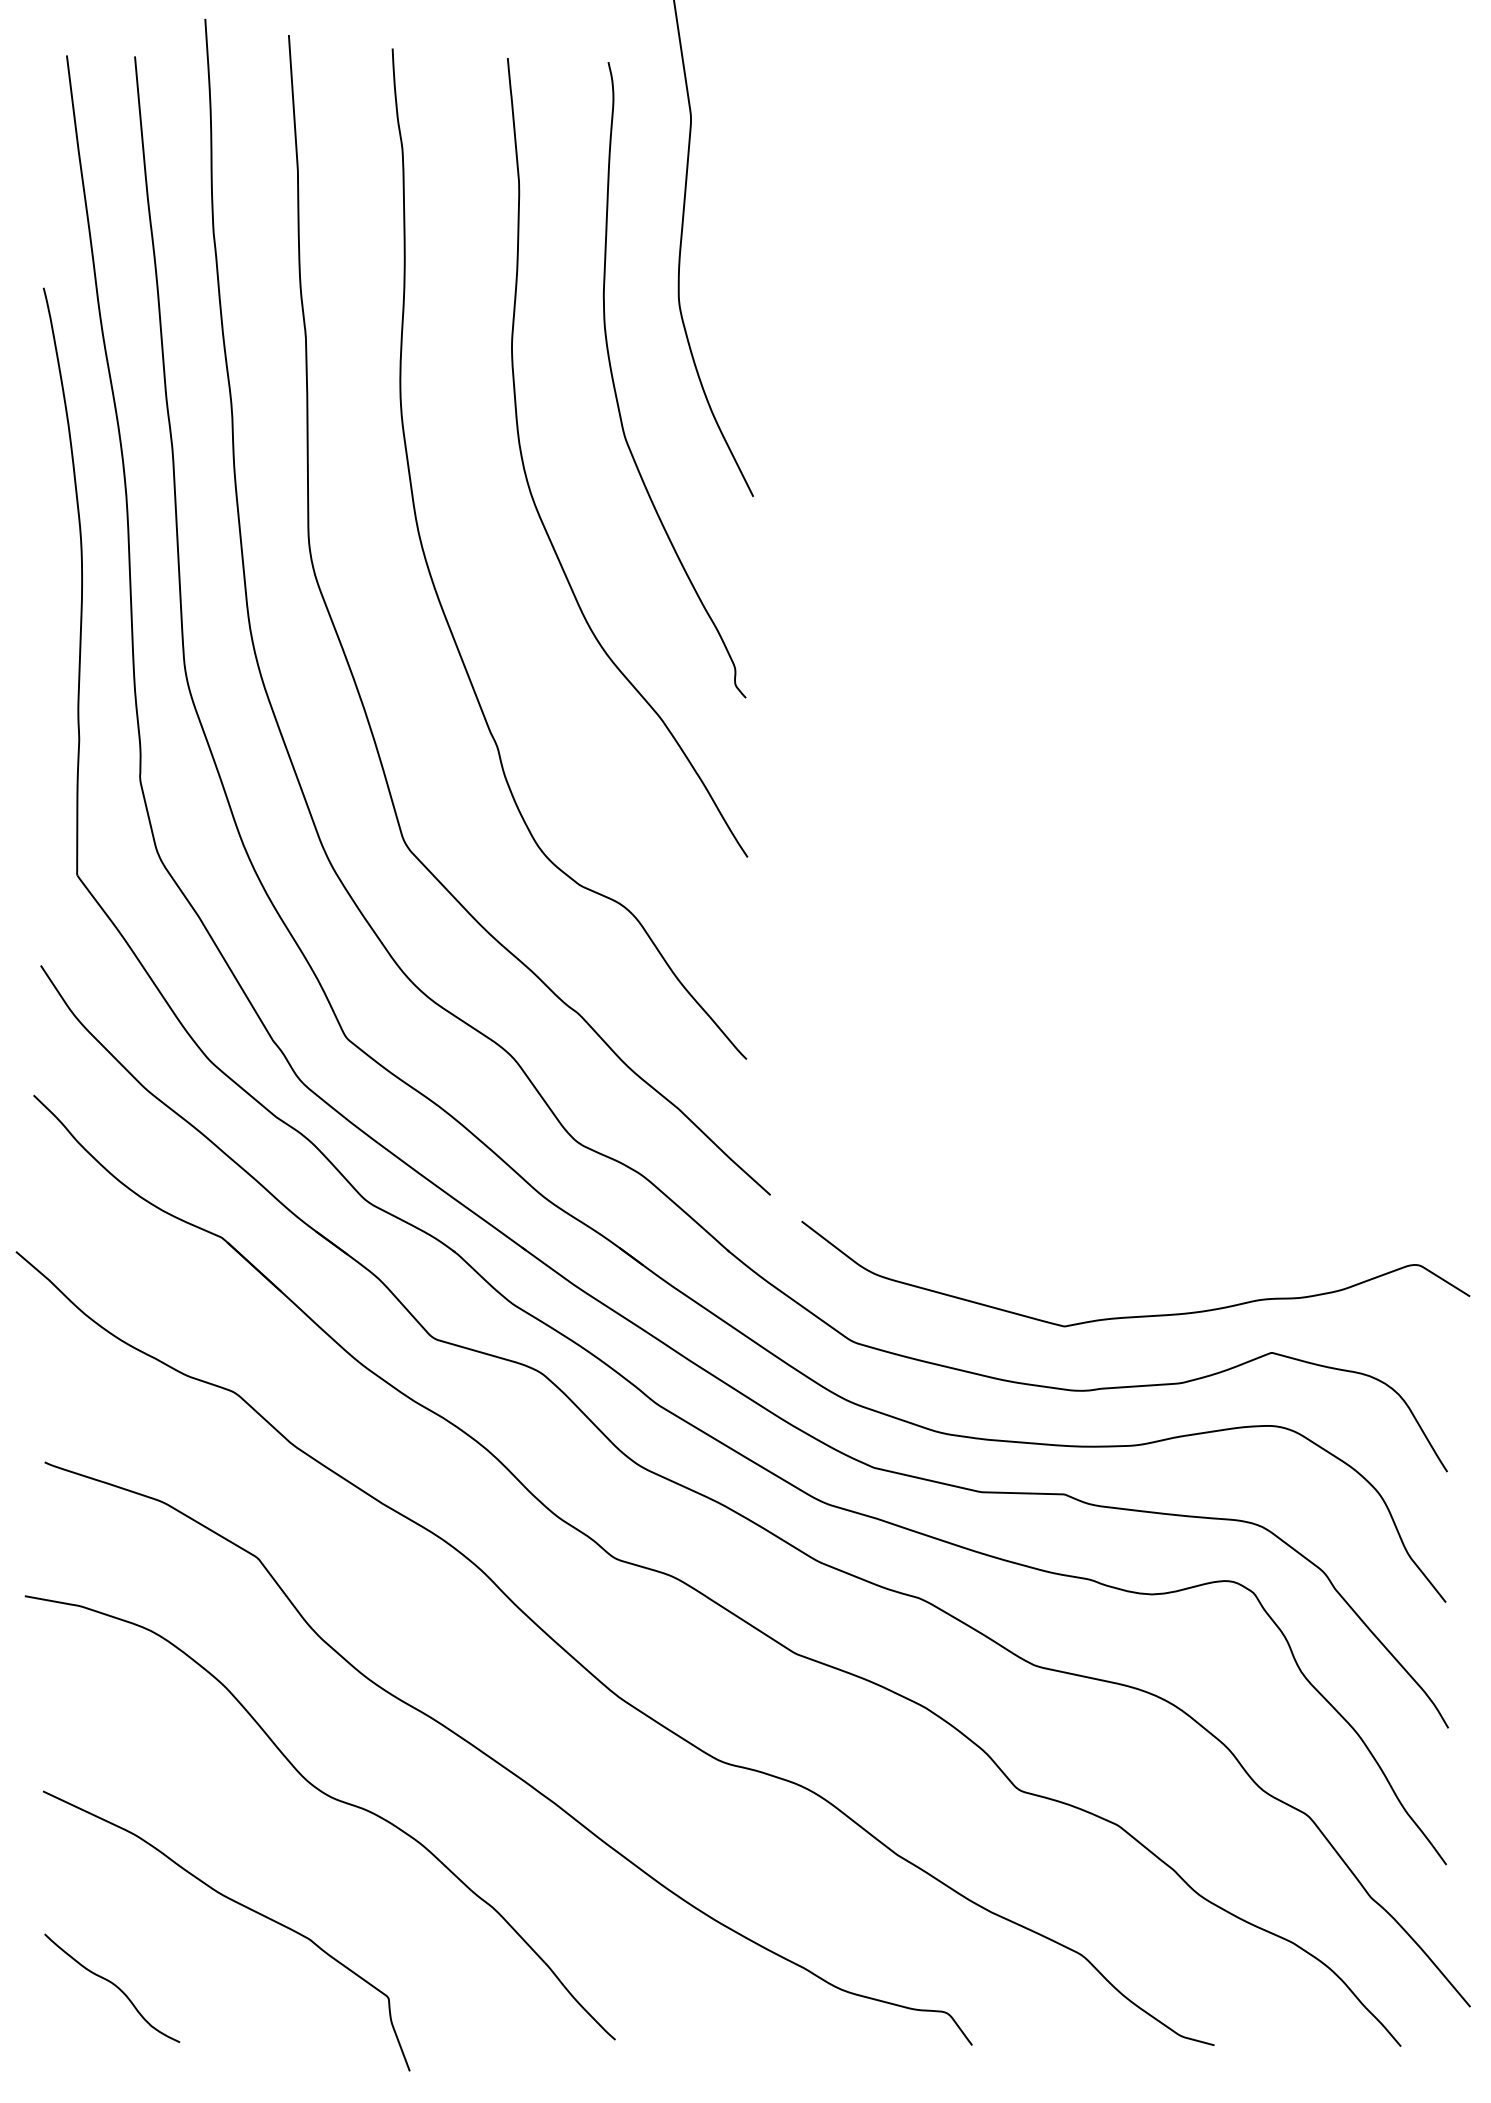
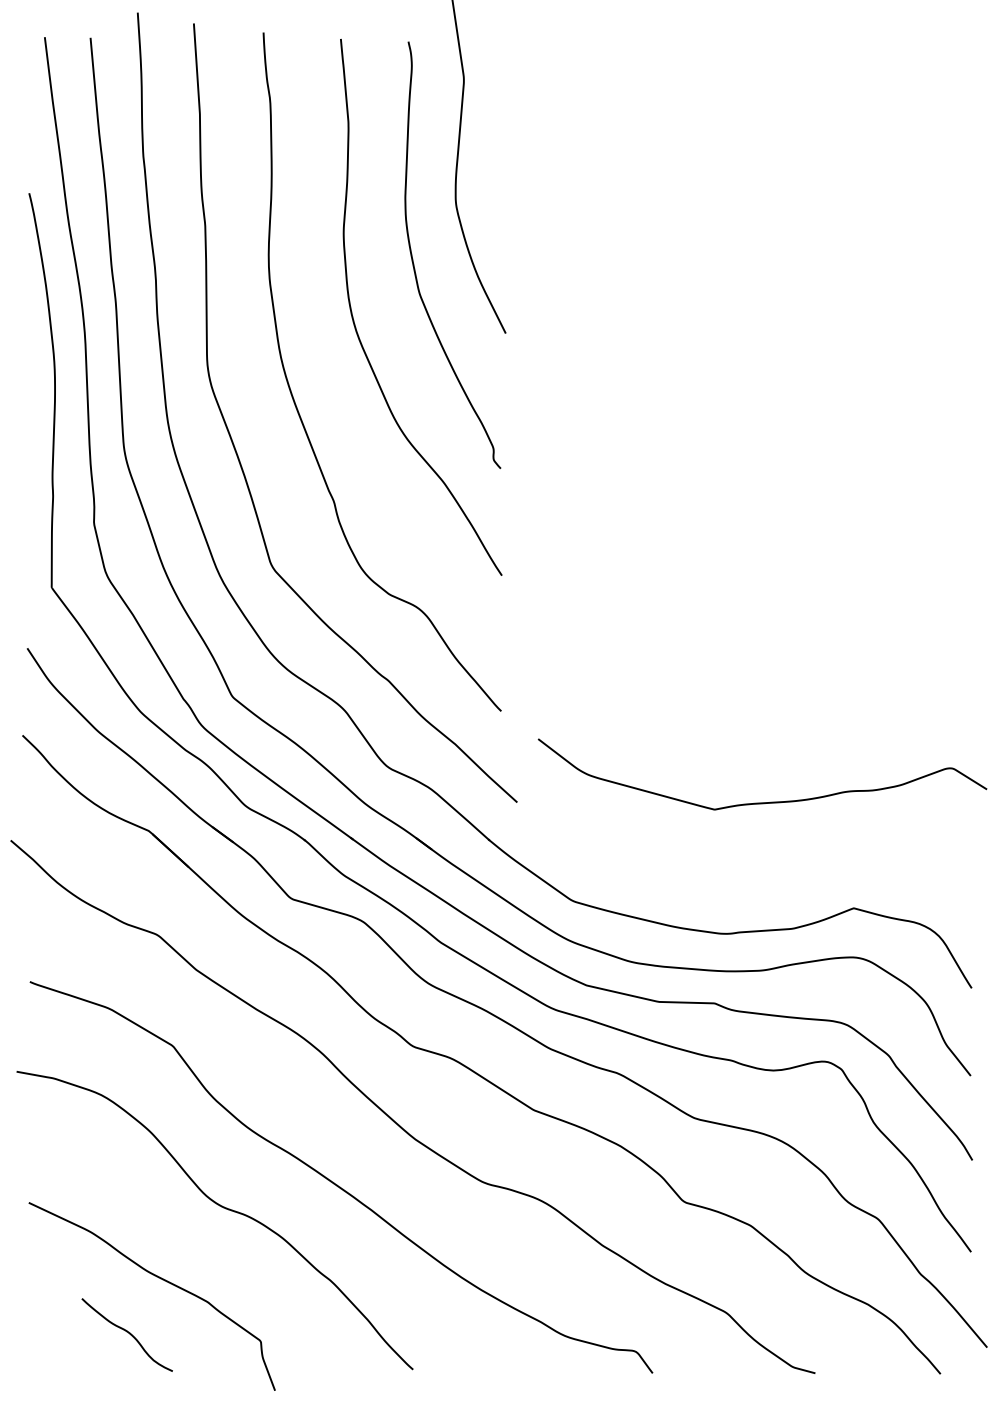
curve: (1135, 1315) -> (762, 802), moved
curve: (111, 1984) -> (126, 1332), moved

